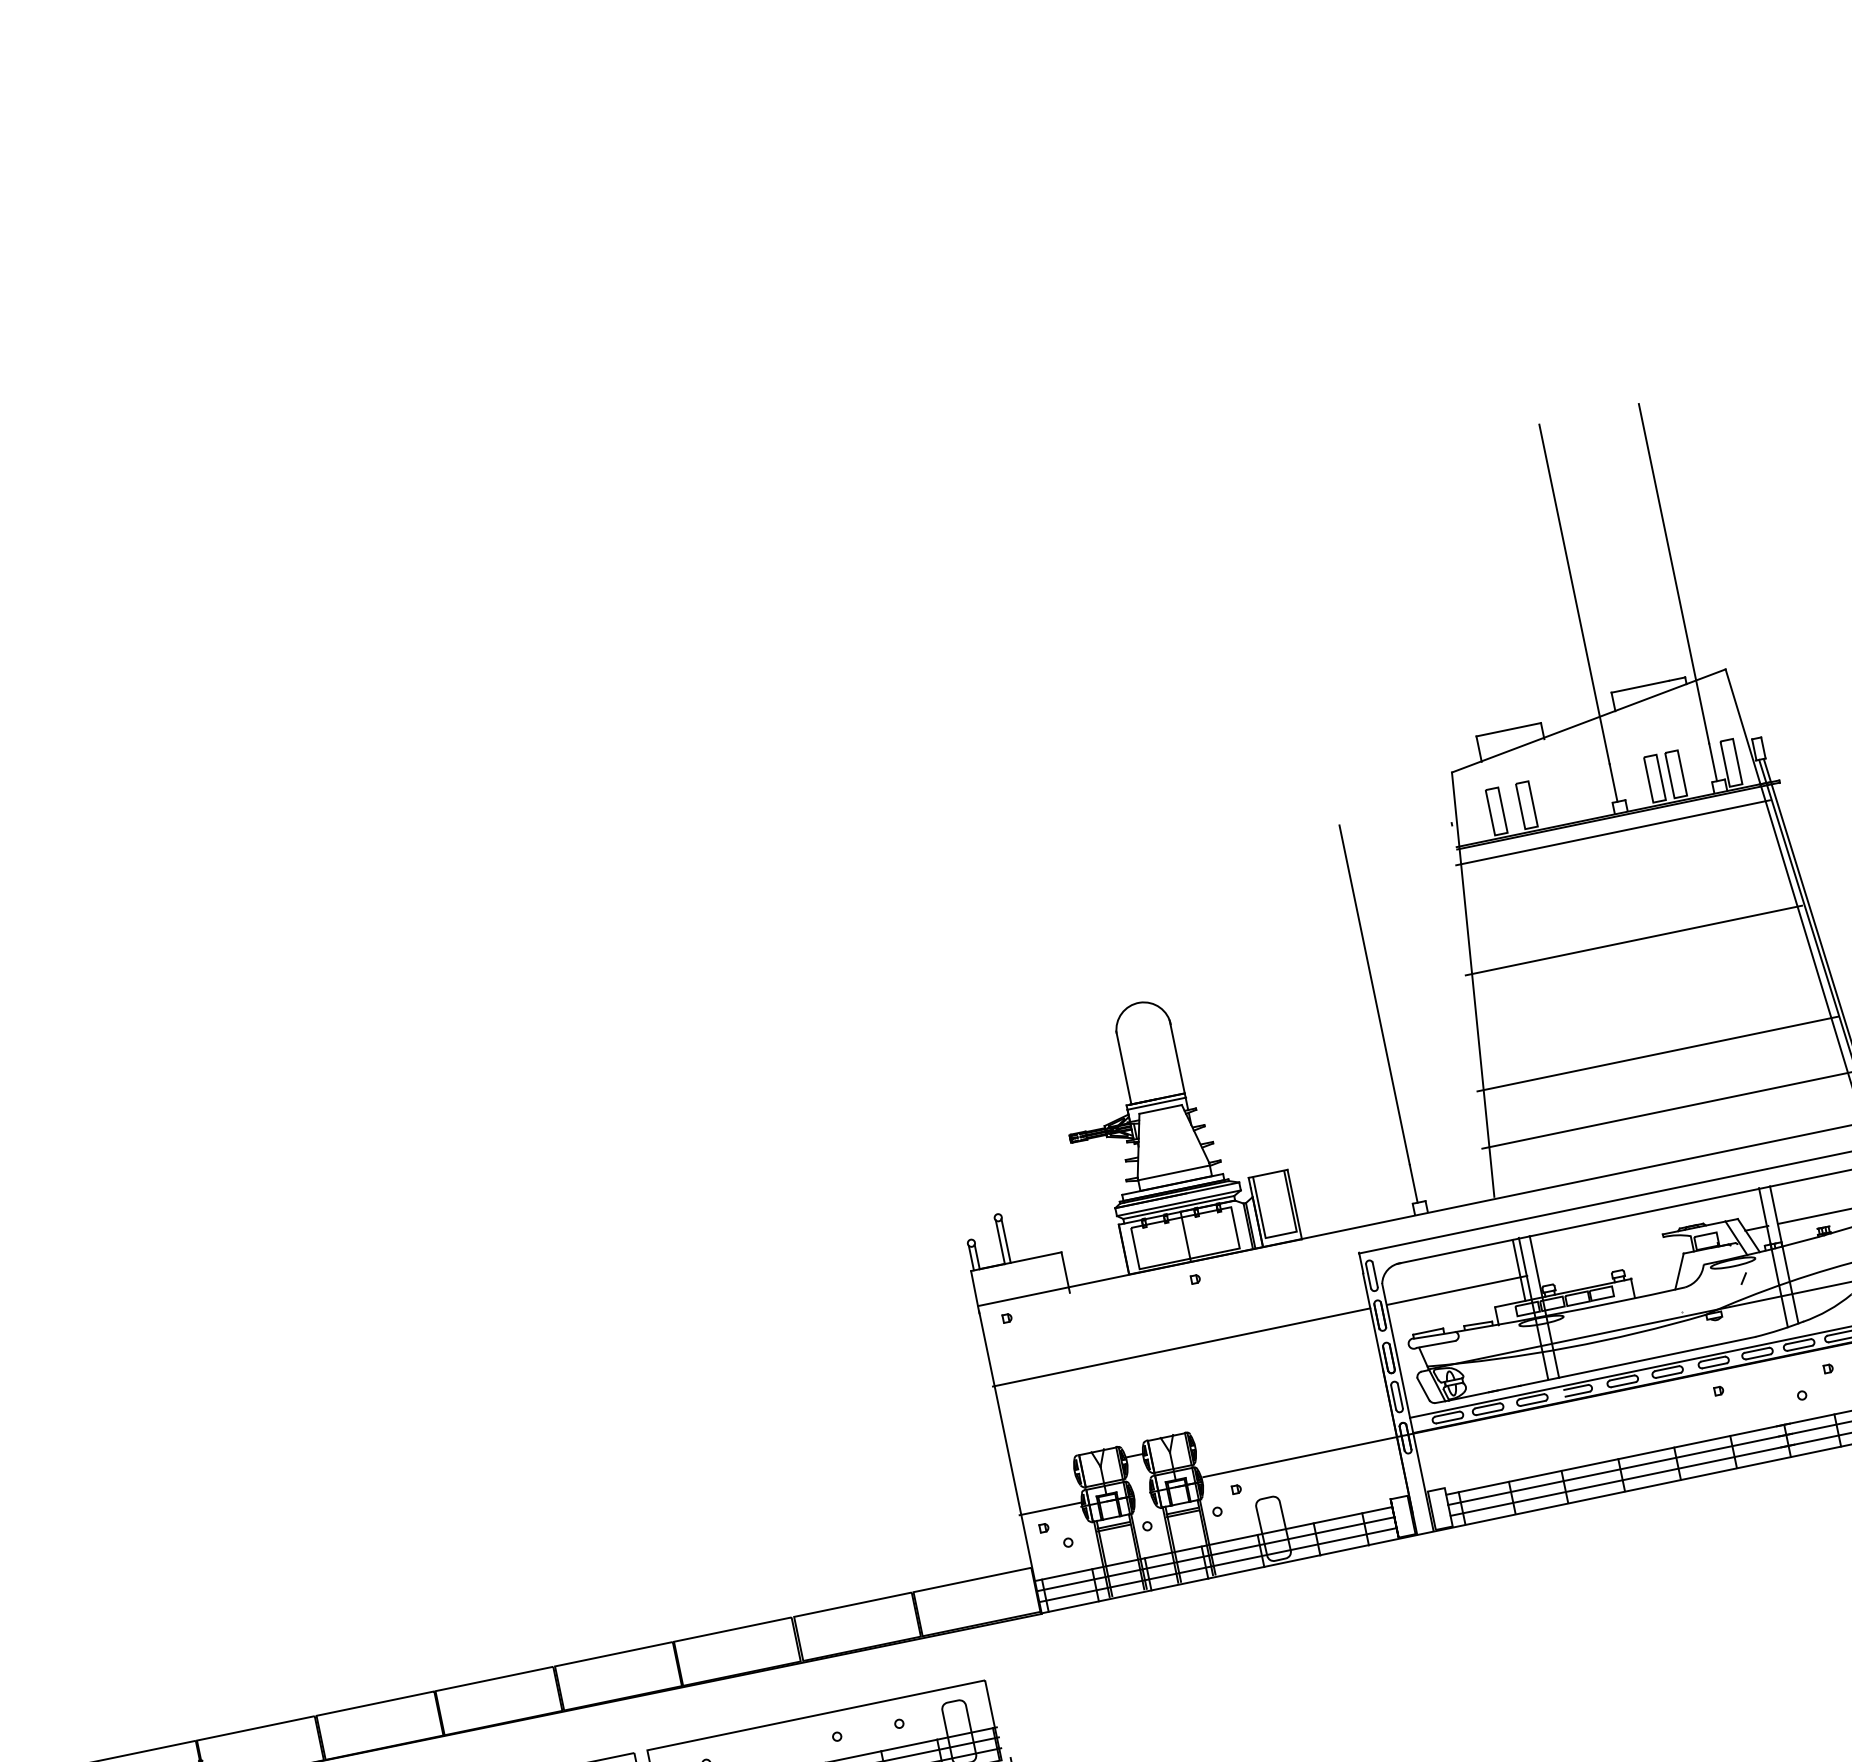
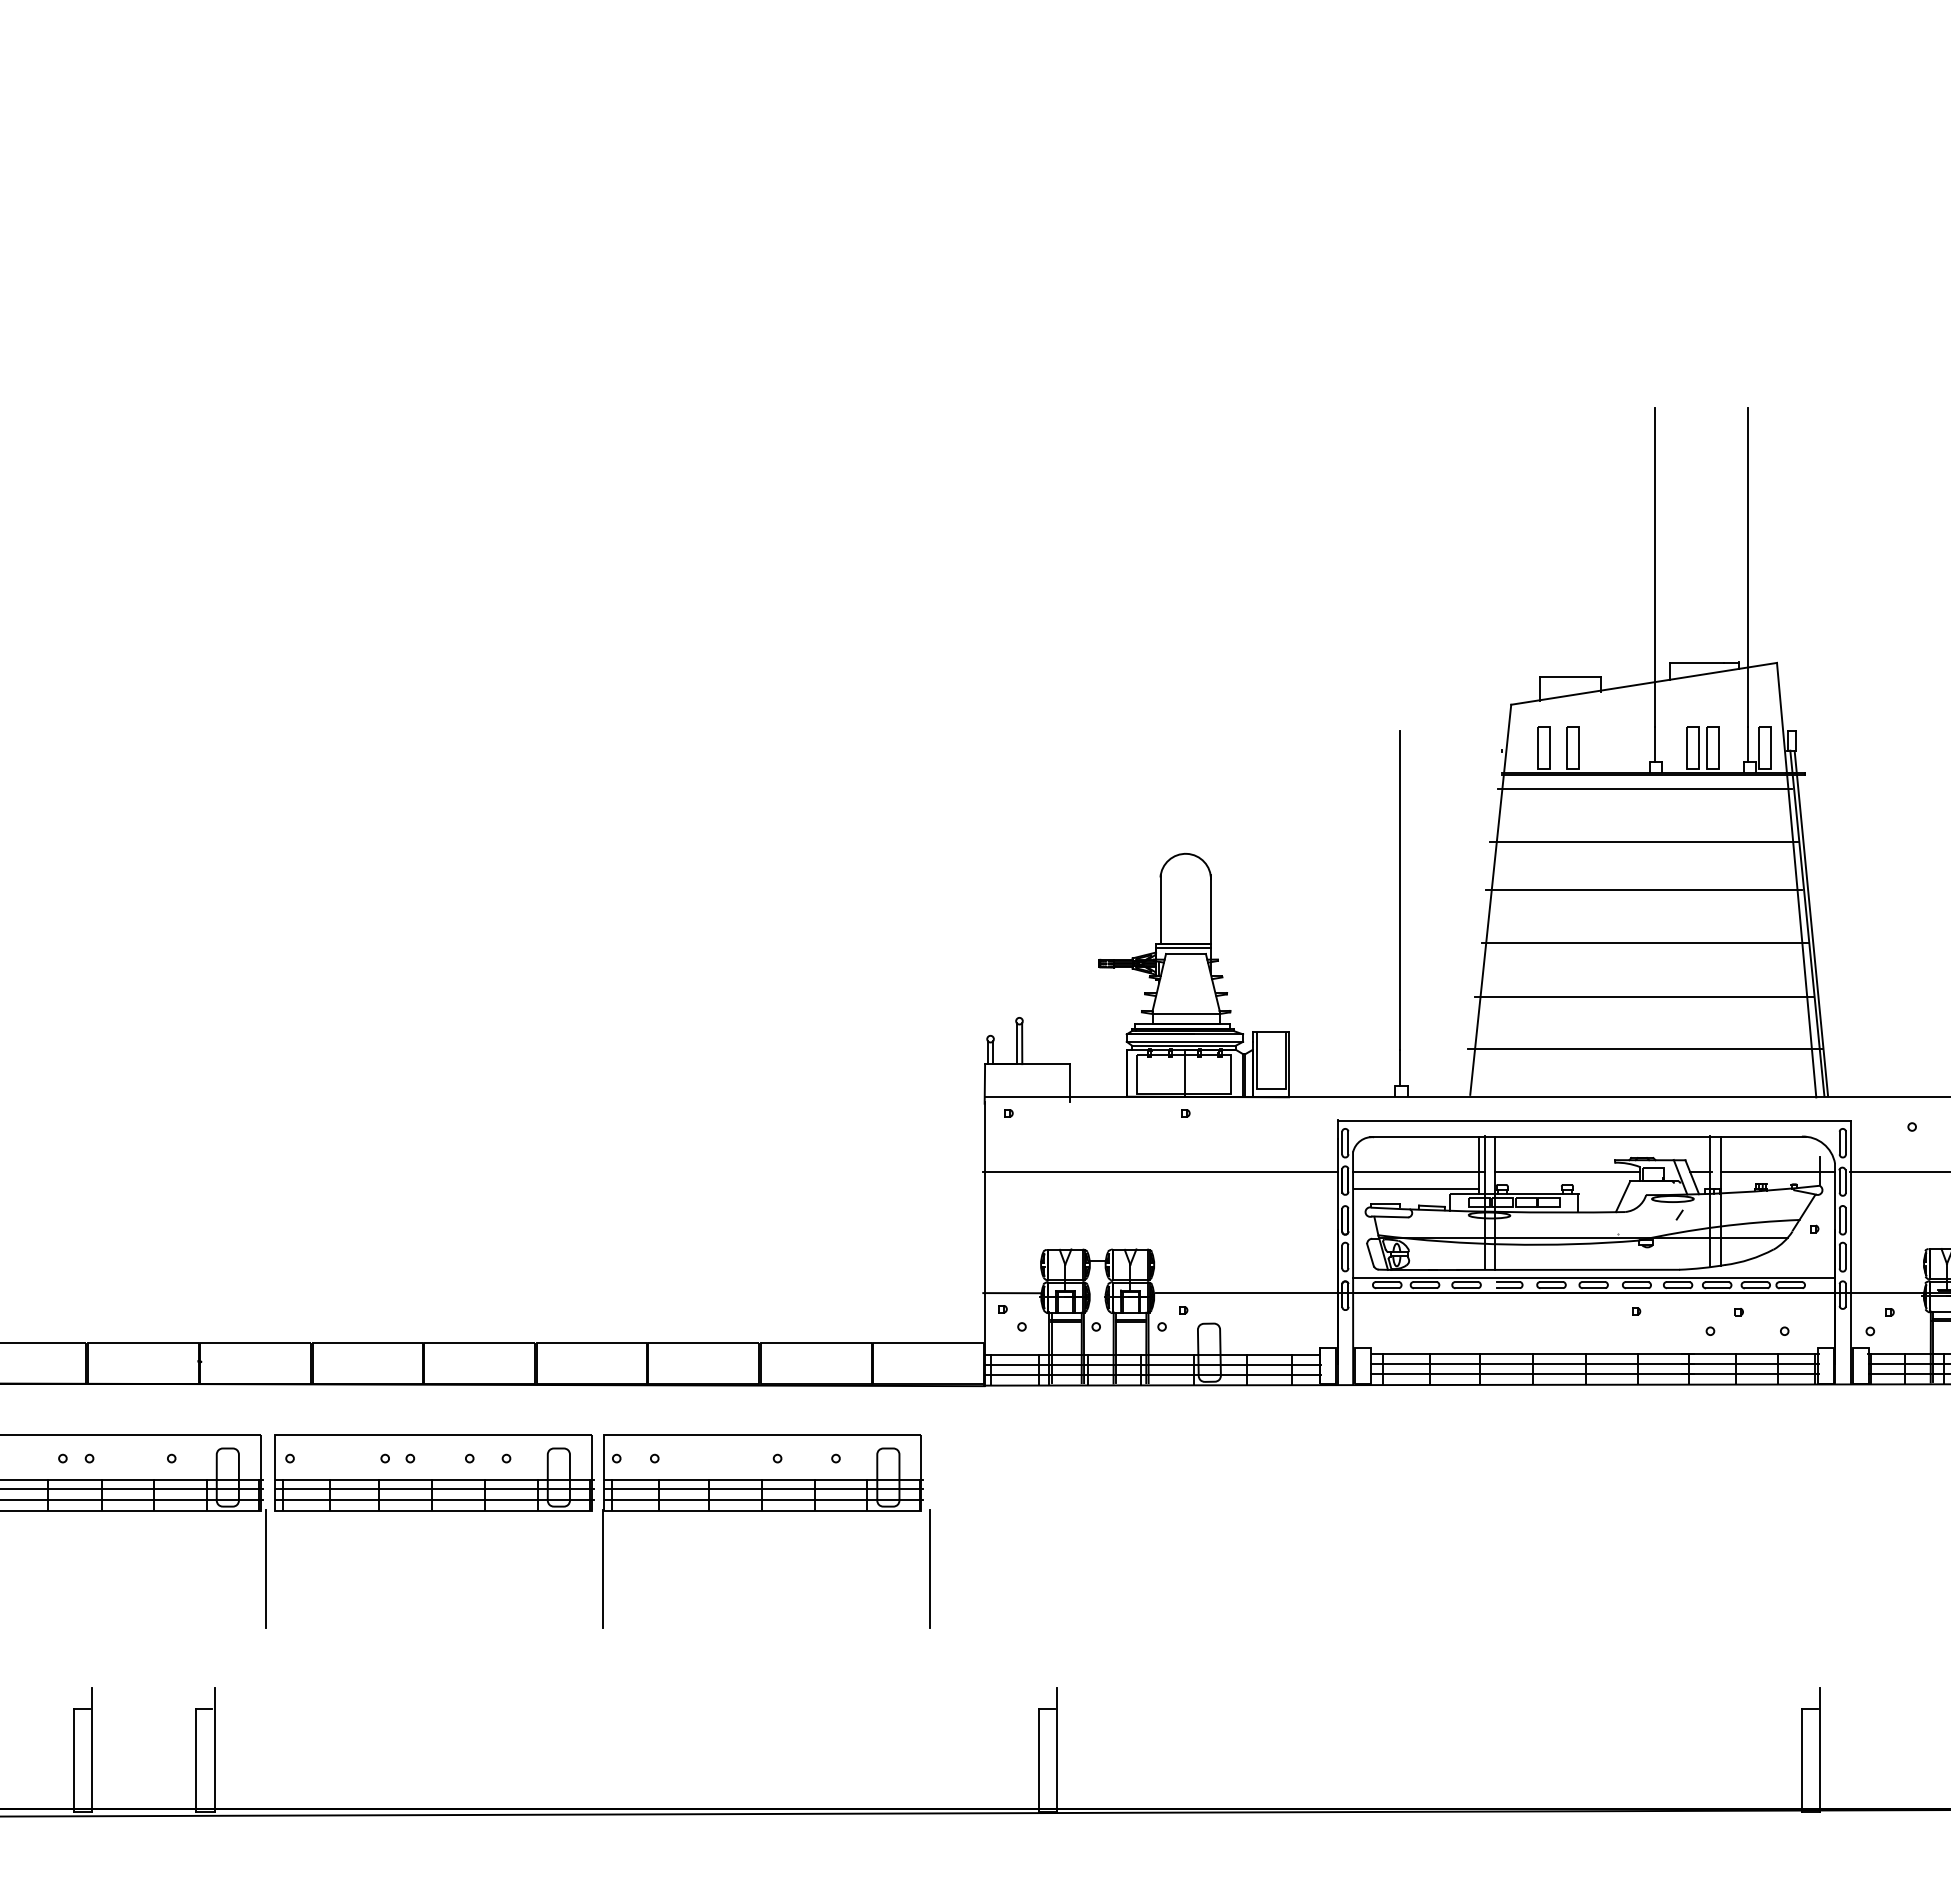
line: (1622, 888) -> (1643, 841), added
line: (1647, 995) -> (1645, 942), added
line: (1614, 1258) -> (1567, 1172), added
line: (1457, 1309) -> (1416, 1189), added

